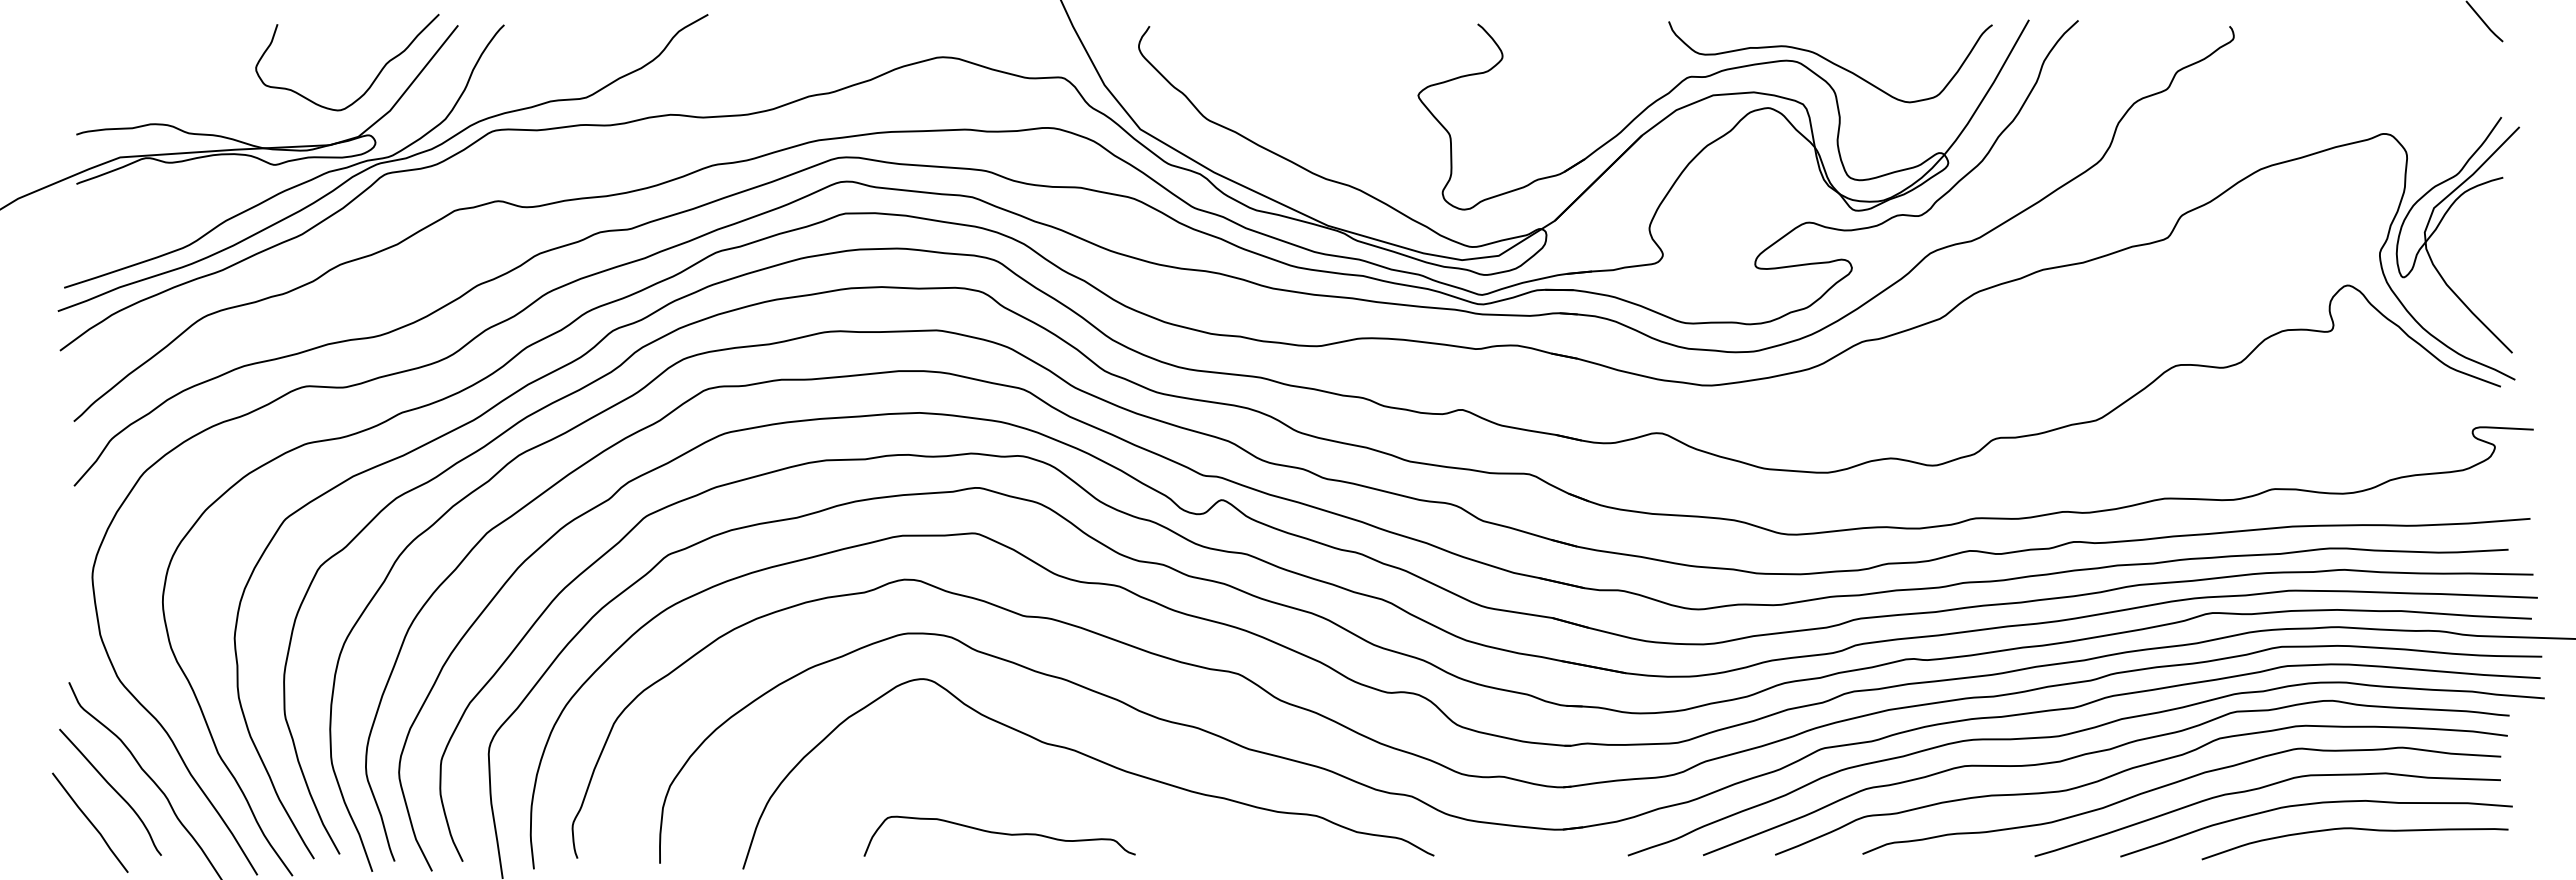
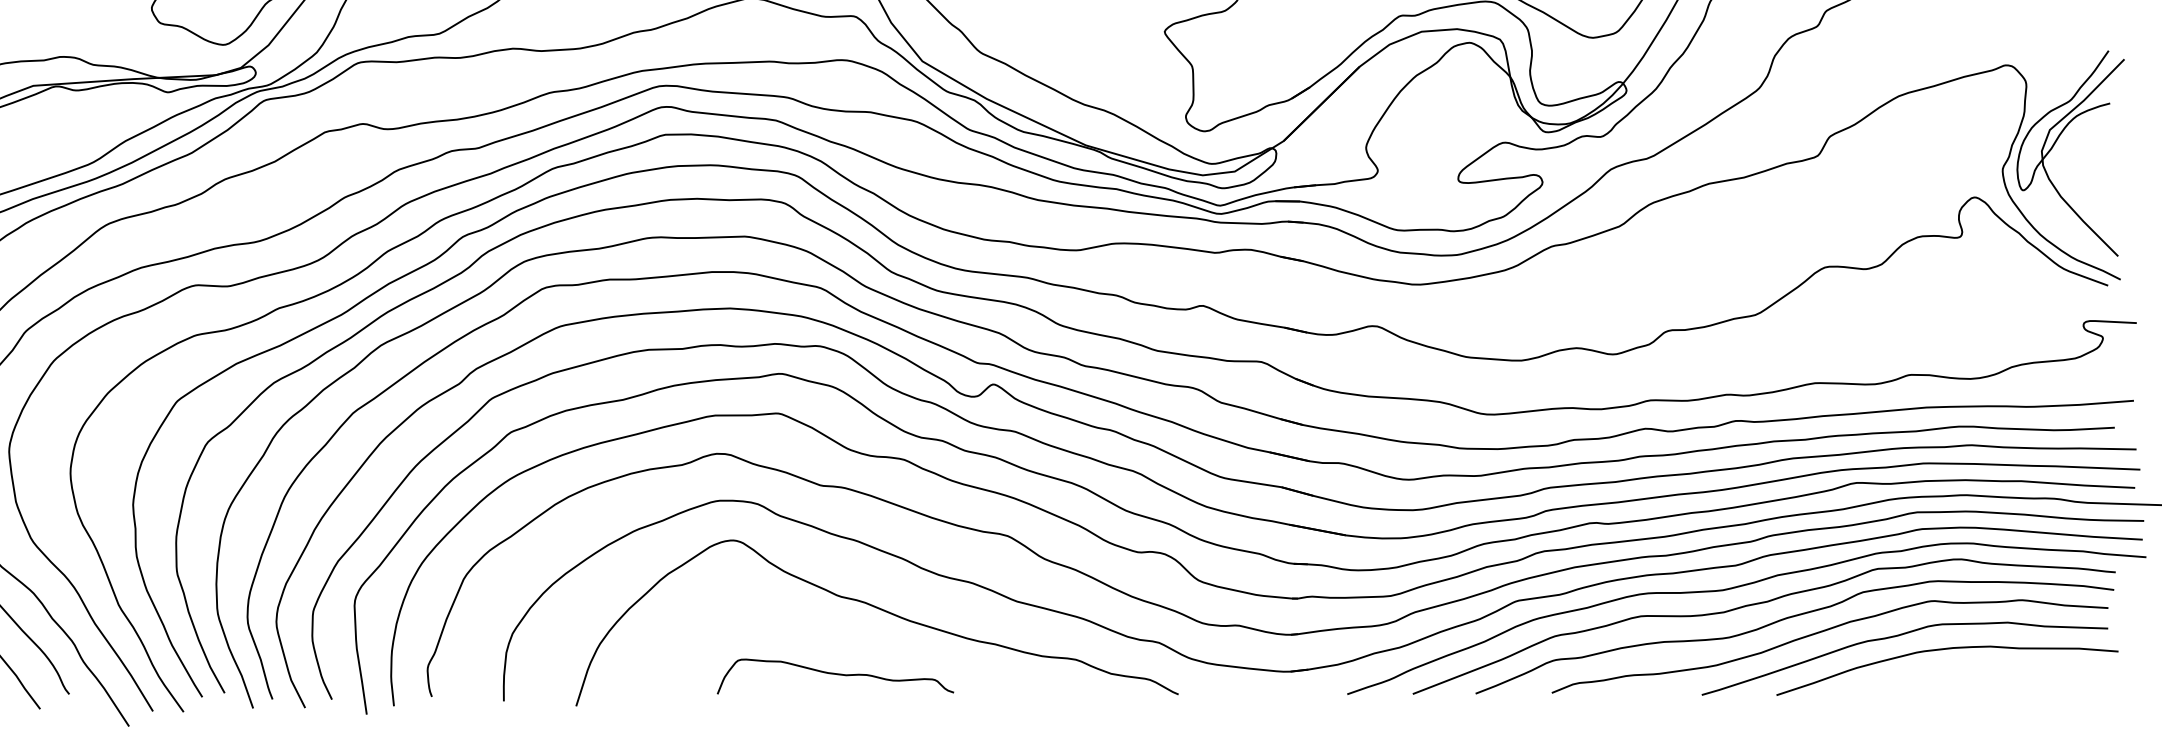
curve: (2354, 829) -> (1980, 671), removed
curve: (999, 834) -> (835, 675), moved

